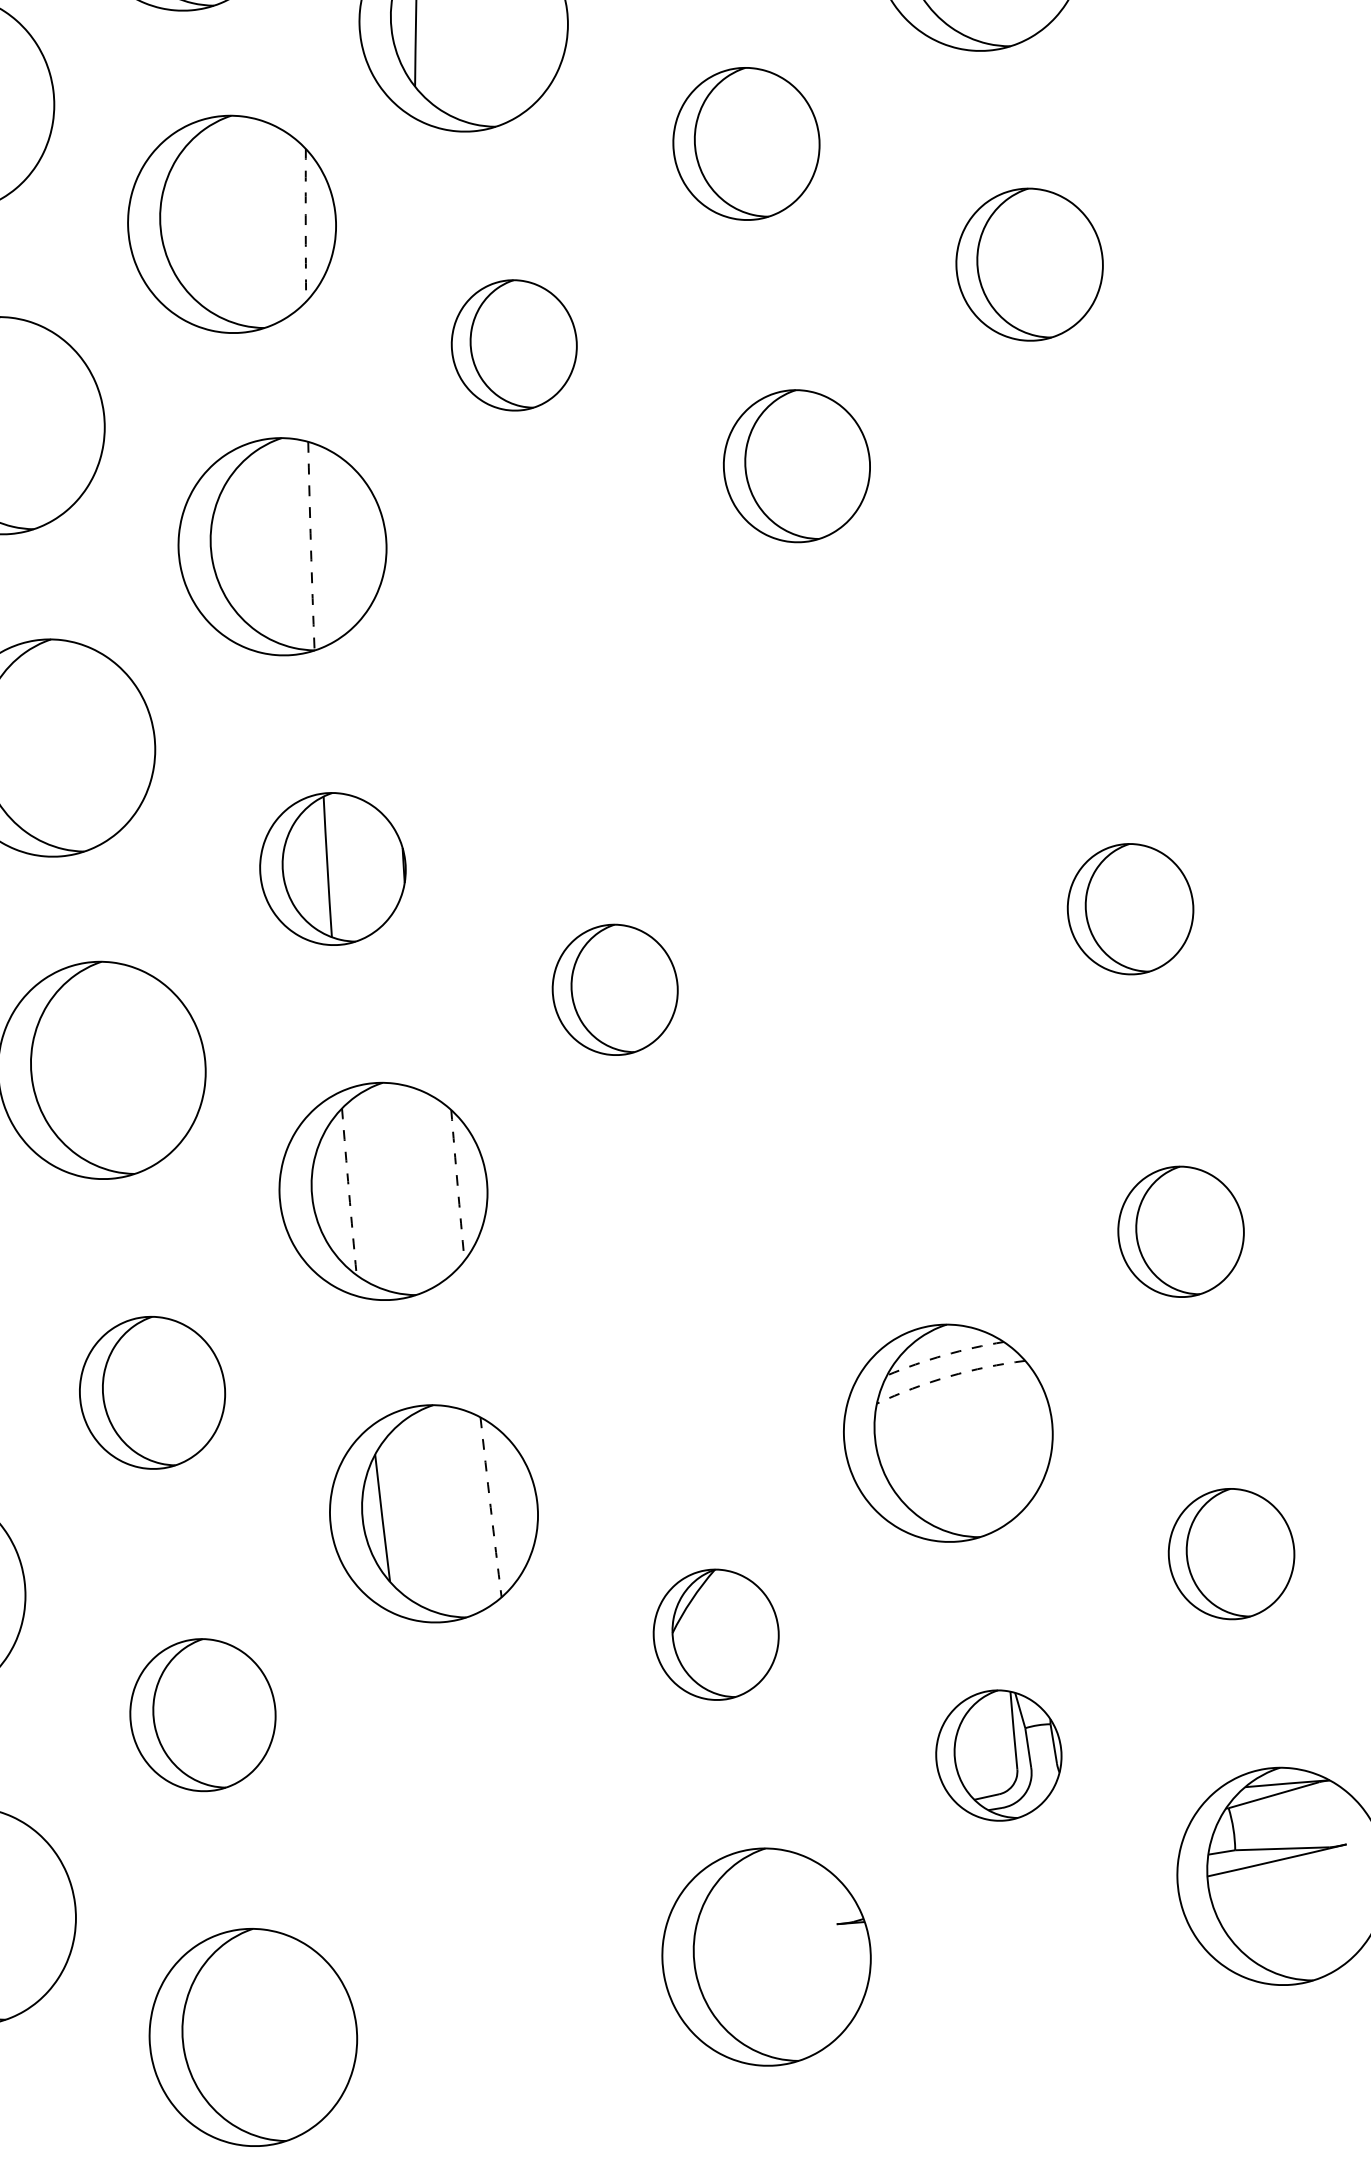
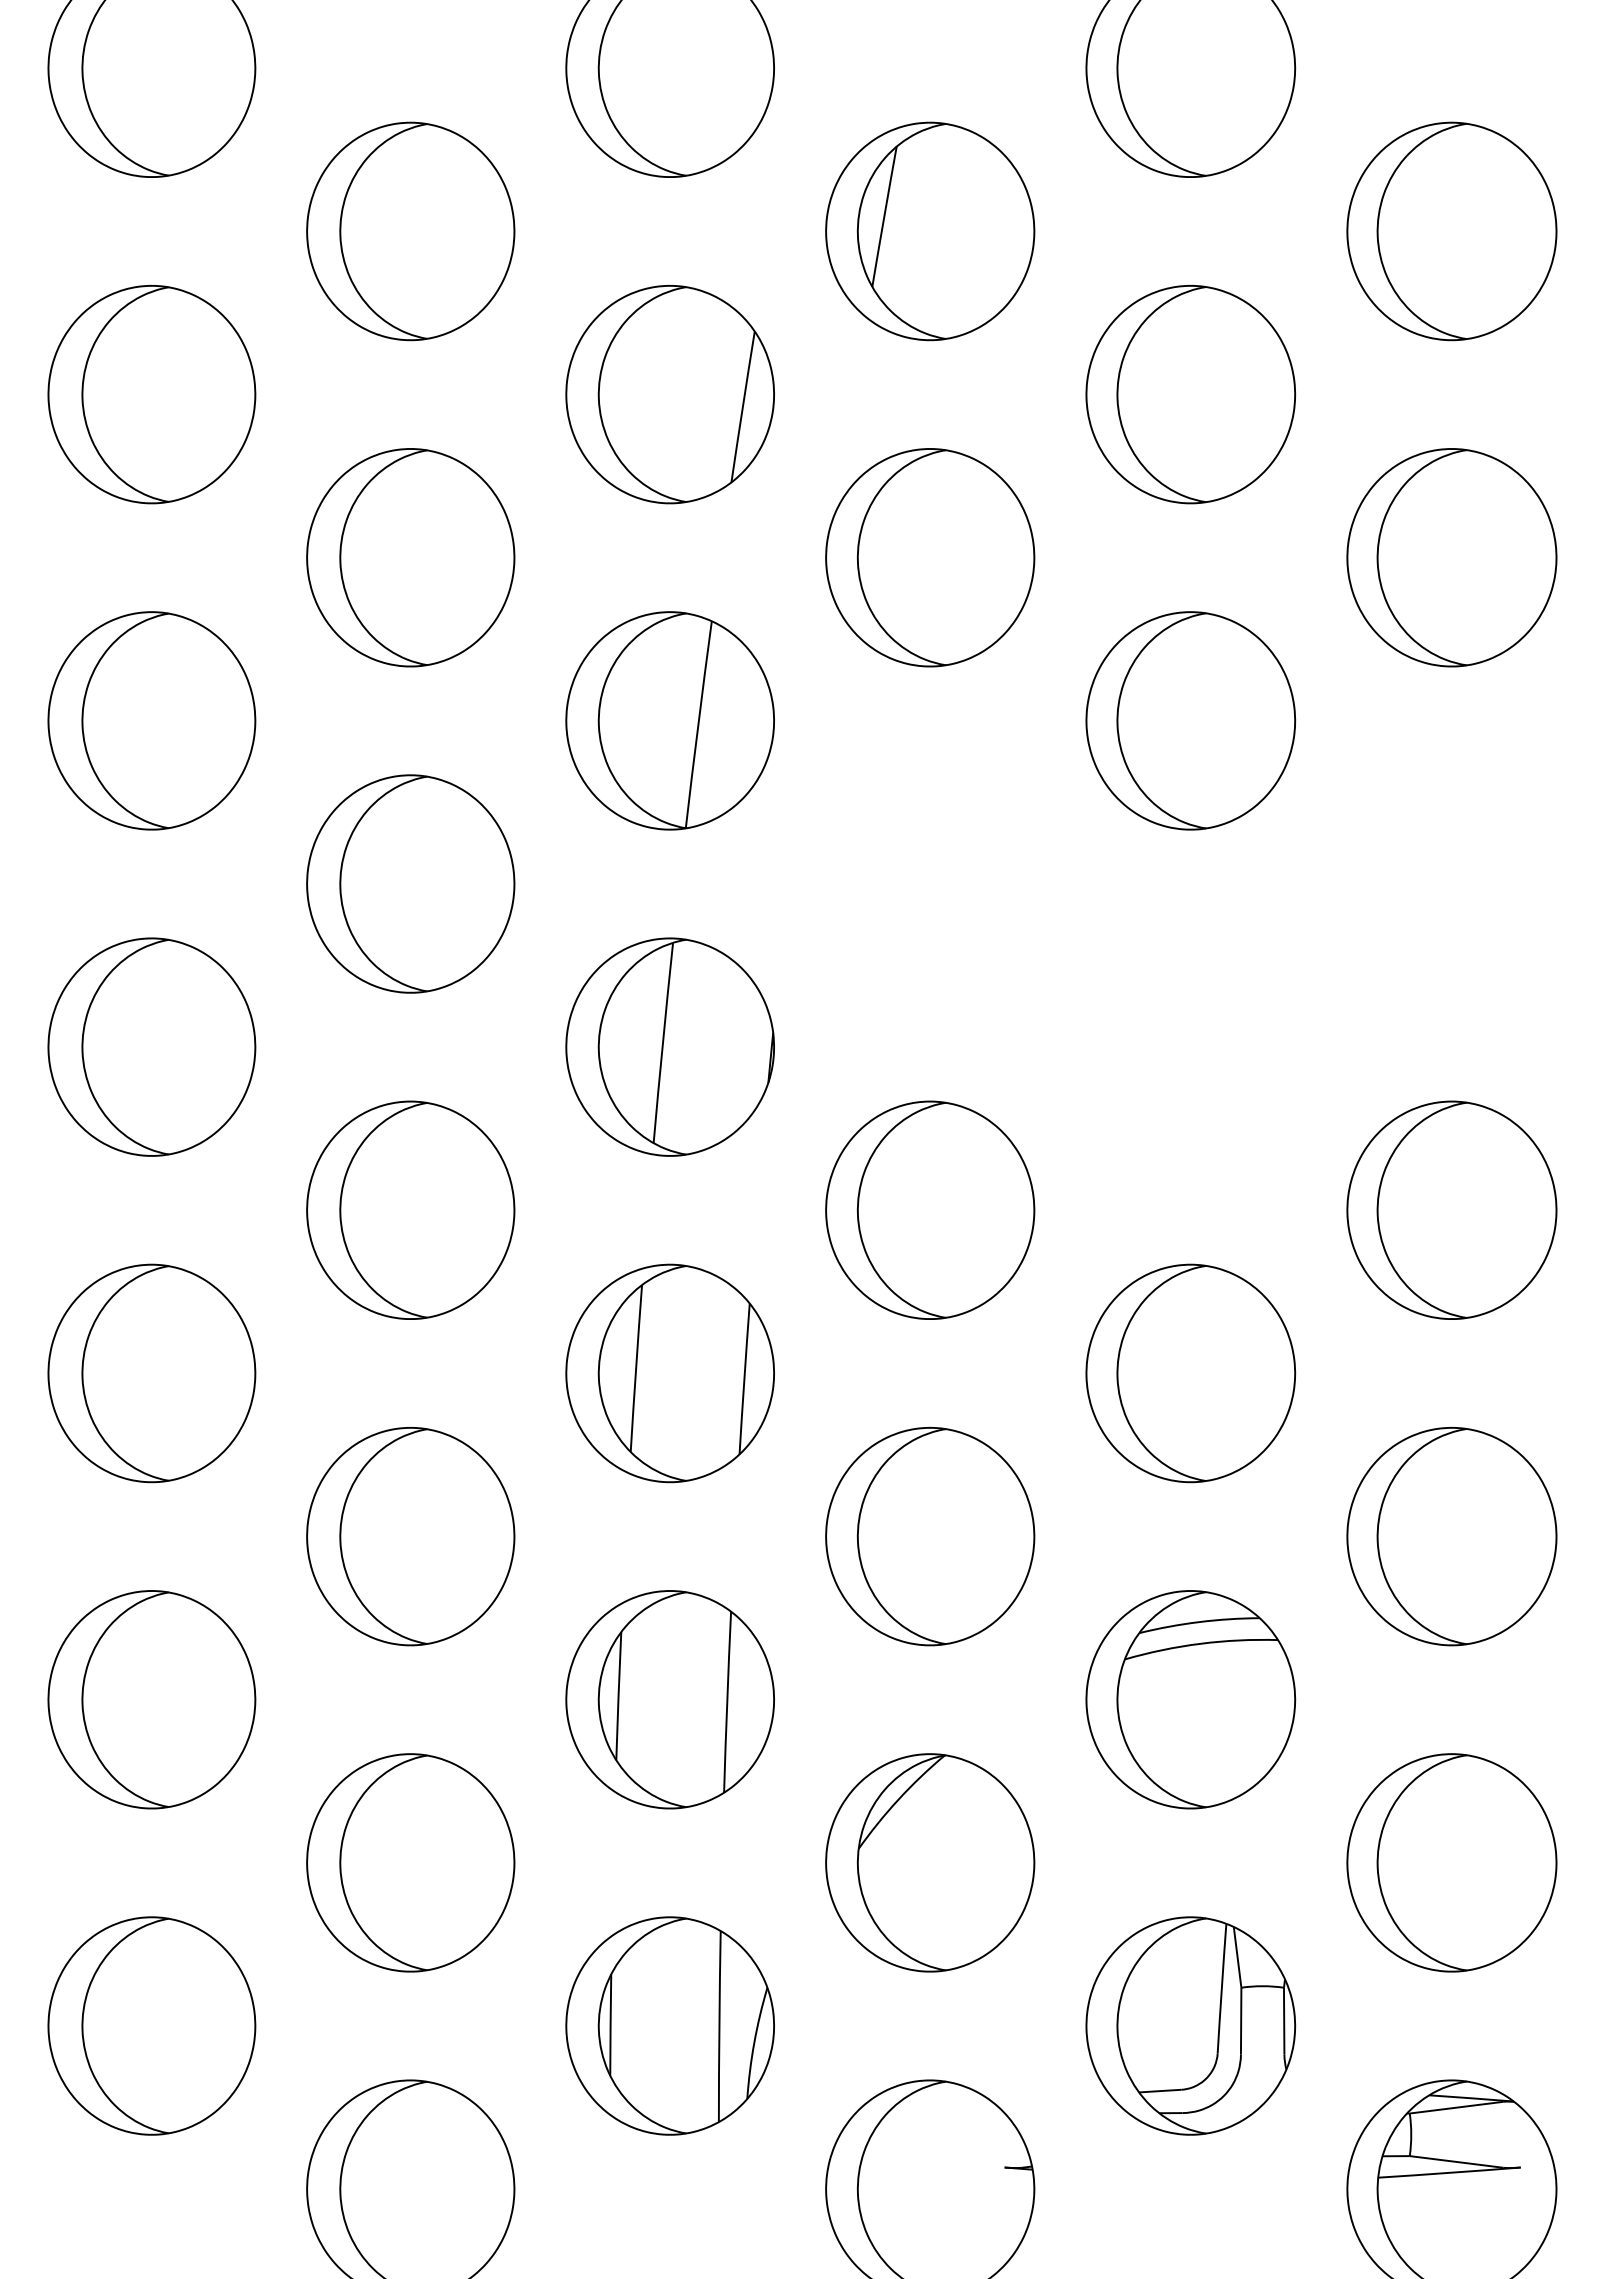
part: (746, 143) -> (1190, 394), size x1.43
arc: (305, 224) -> (742, 406), dashed -> solid
part: (1029, 264) -> (1451, 557), size x1.43
part: (514, 345) -> (930, 557), size x1.67
part: (796, 465) -> (1190, 720), size x1.43
arc: (311, 545) -> (698, 724), dashed -> solid
part: (332, 868) -> (669, 1046), size x1.43
part: (1130, 908) -> (1451, 1209), size x1.67
part: (615, 989) -> (930, 1209), size x1.67
part: (897, 1111) -> (1190, 1373), added
arc: (457, 1184) -> (744, 1378), dashed -> solid
arc: (349, 1191) -> (636, 1368), dashed -> solid
part: (1180, 1231) -> (1451, 1536), size x1.67
part: (665, 1312) -> (930, 1536), added
arc: (944, 1355) -> (1199, 1622), dashed -> solid
arc: (949, 1376) -> (1200, 1643), dashed -> solid
part: (152, 1392) -> (410, 1536), size x1.43
arc: (491, 1507) -> (727, 1702), dashed -> solid
part: (1231, 1553) -> (1451, 1862), size x1.67
part: (716, 1634) -> (930, 1862), size x1.67
part: (202, 1714) -> (410, 1862), size x1.43
part: (998, 1755) -> (1190, 2025), size x1.67
part: (483, 1835) -> (669, 2025), added

